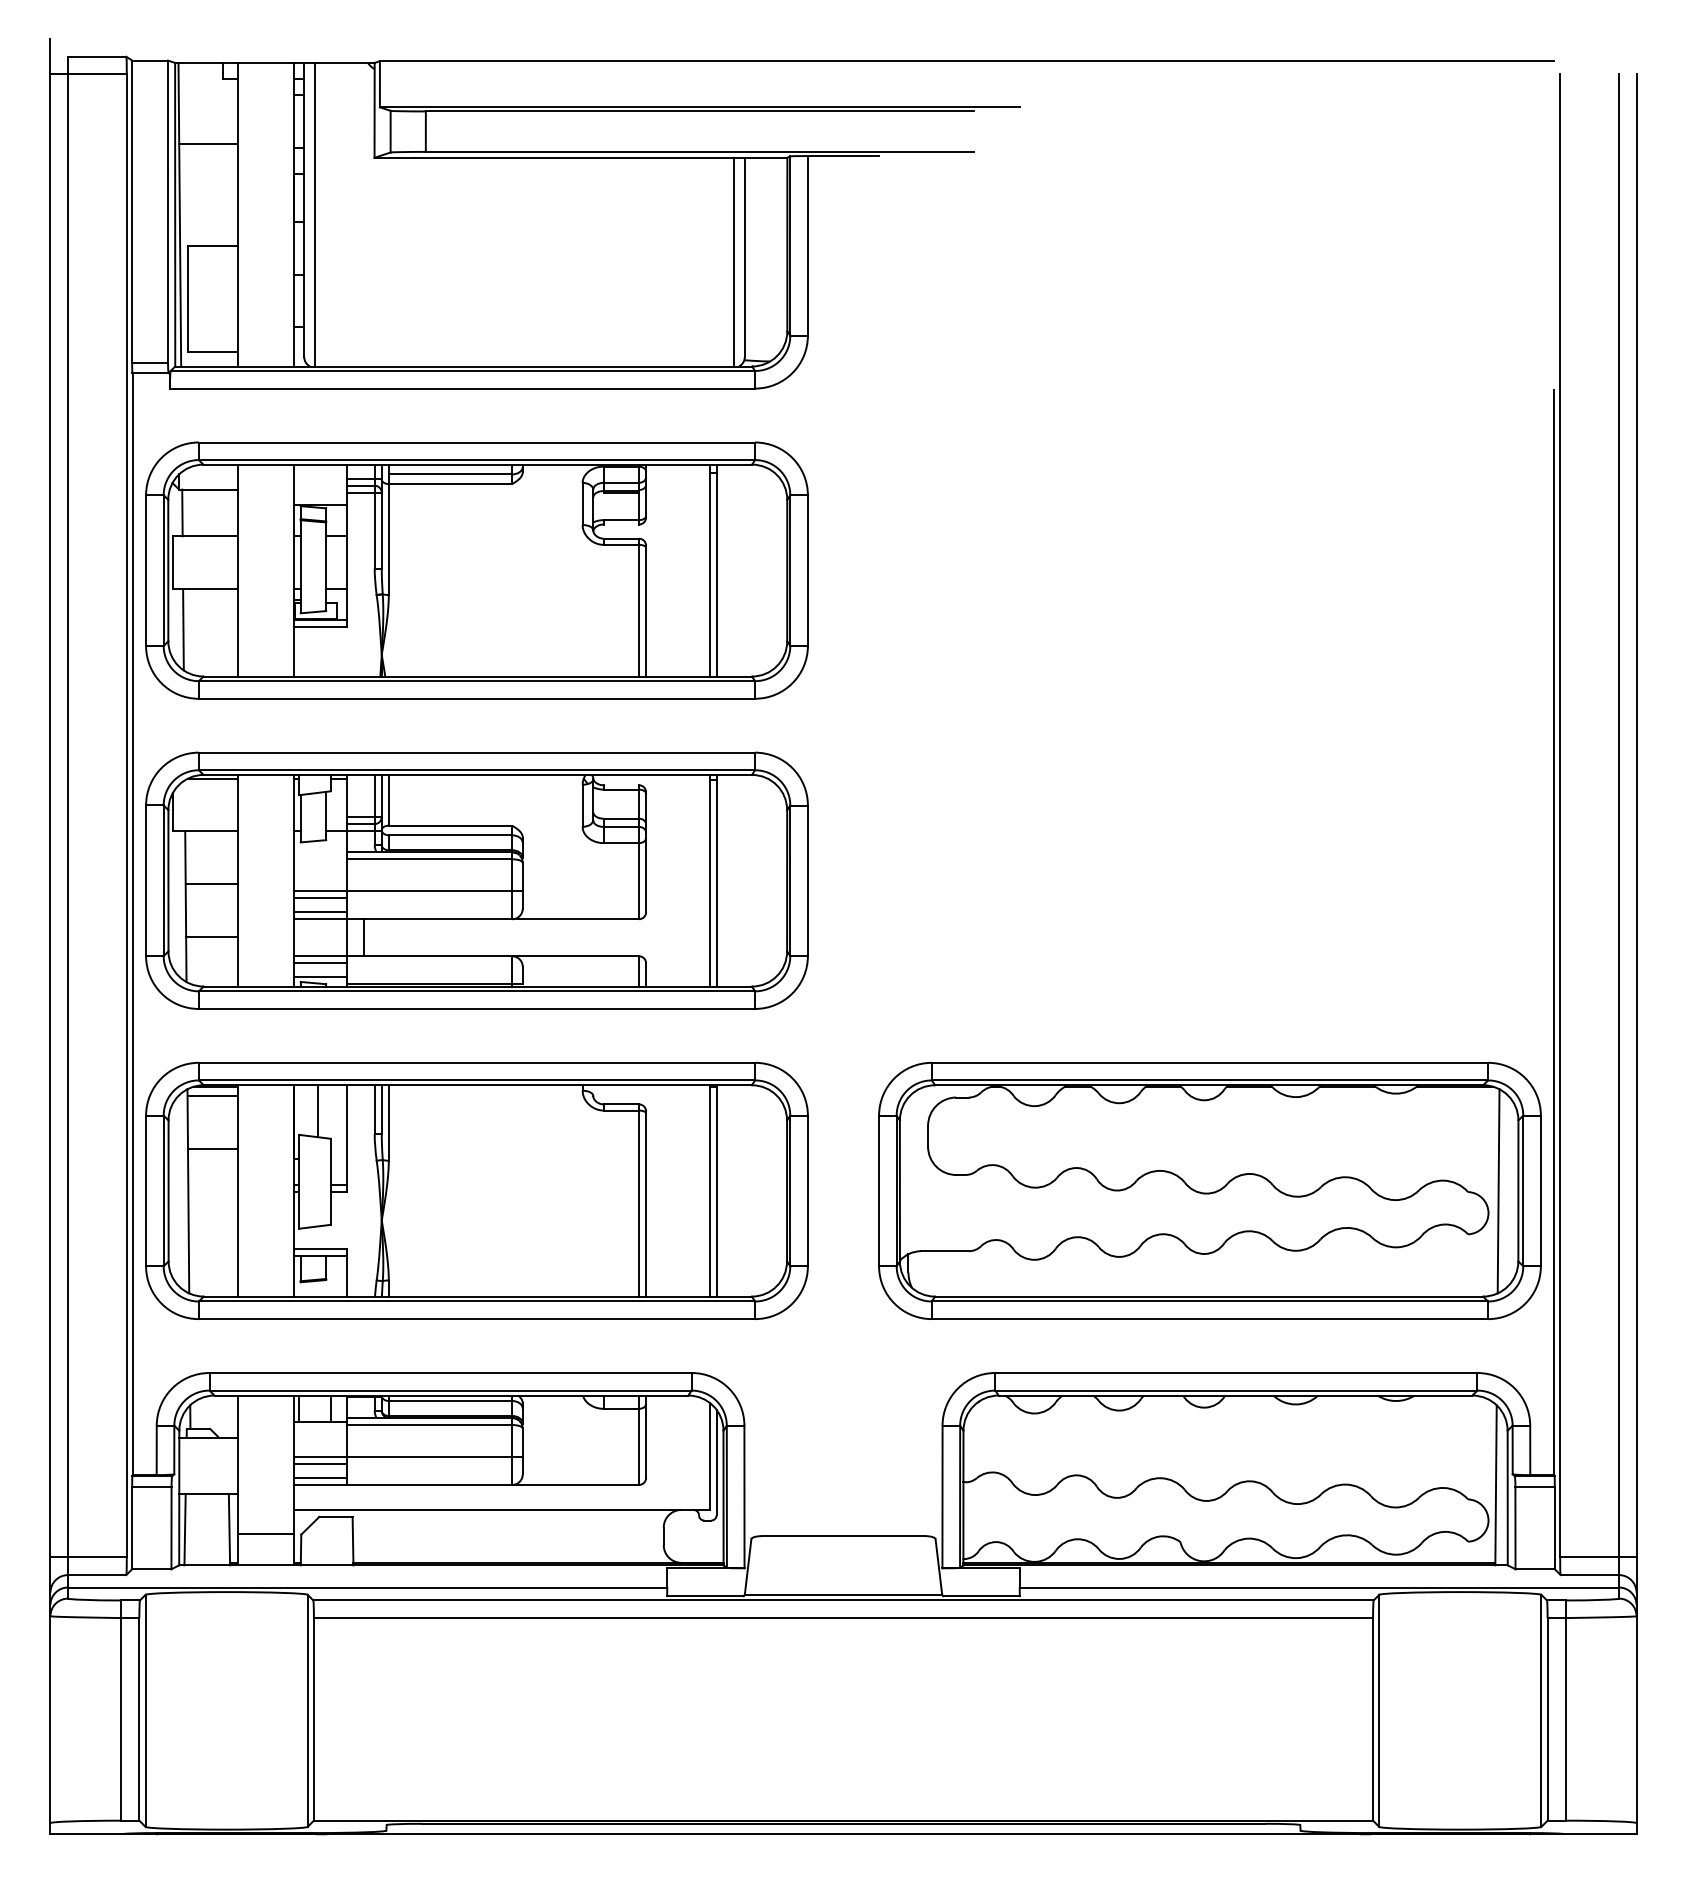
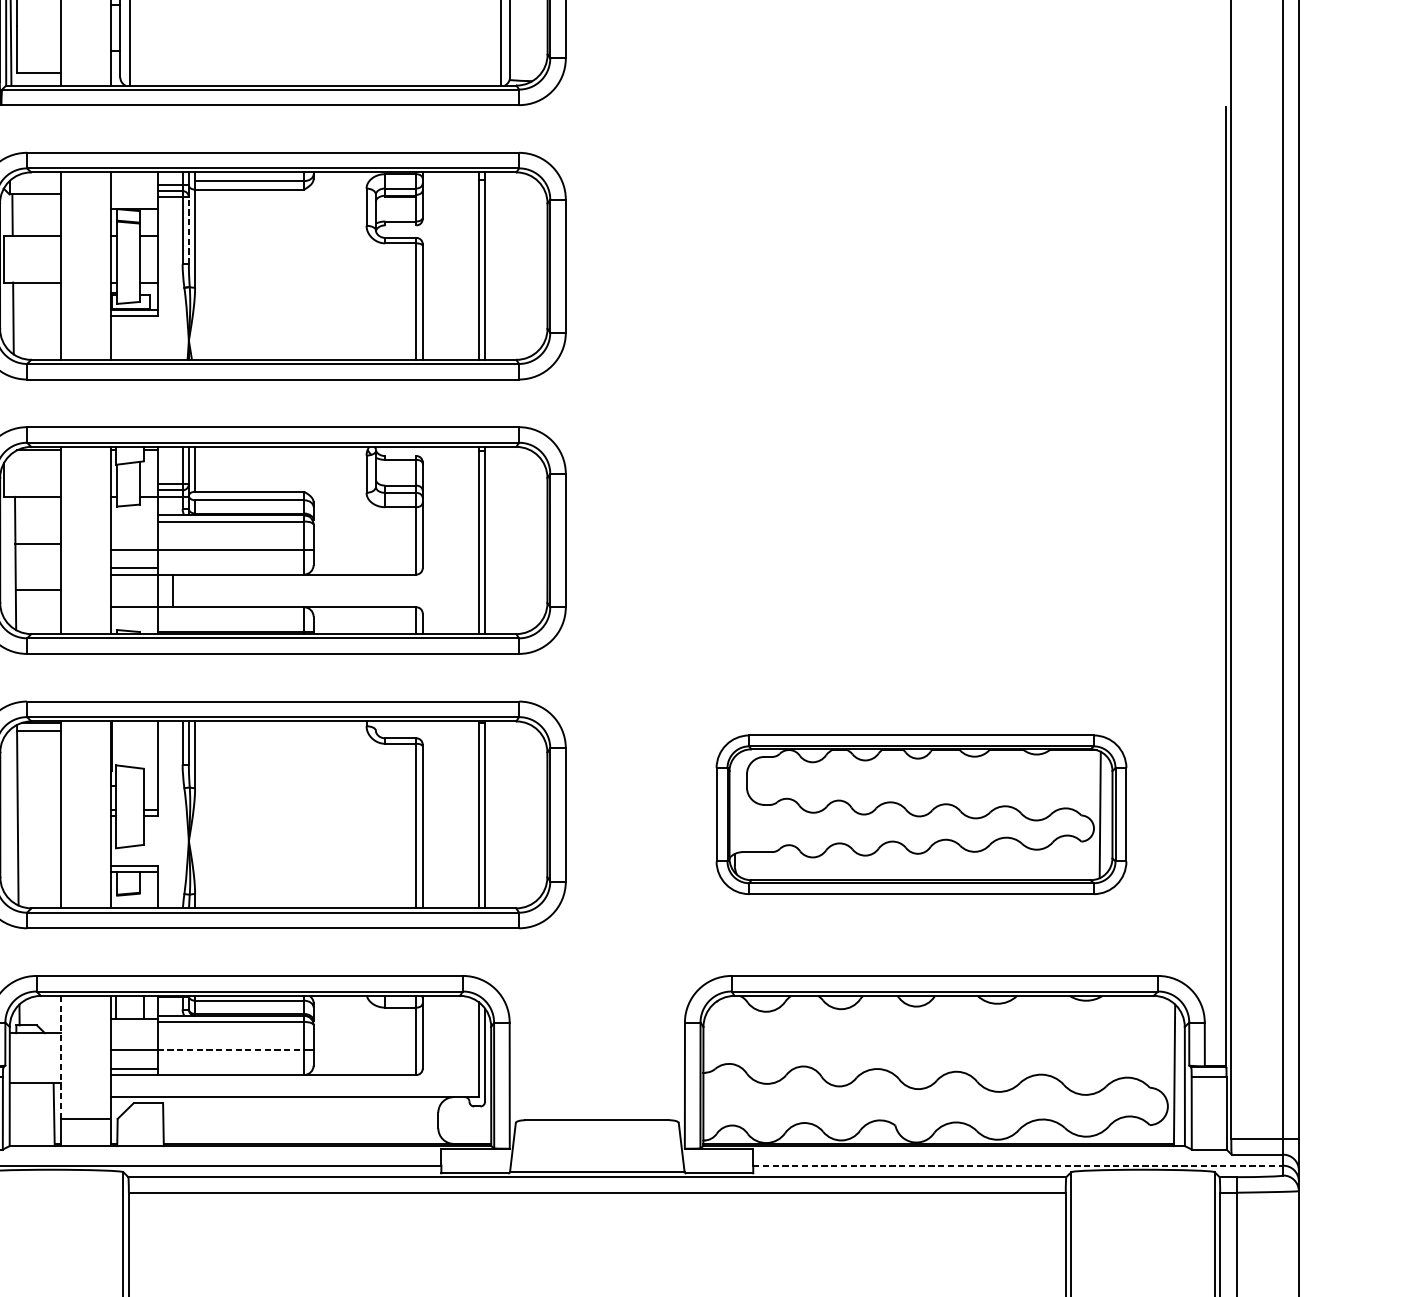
line: (381, 530) -> (188, 230), solid -> dashed
line: (319, 898) -> (133, 556), removed
line: (319, 963) -> (133, 613), removed
line: (319, 977) -> (133, 626), removed
line: (317, 1111) -> (132, 744), removed
line: (212, 1148) -> (39, 777), removed
part: (1209, 1190) -> (921, 814), size x0.7
line: (429, 1456) -> (231, 1049), solid -> dashed
line: (319, 1463) -> (133, 1056), removed
line: (237, 1465) -> (61, 1057), solid -> dashed
line: (184, 1529) -> (14, 1114), removed
line: (1319, 1587) -> (1018, 1165), solid -> dashed

